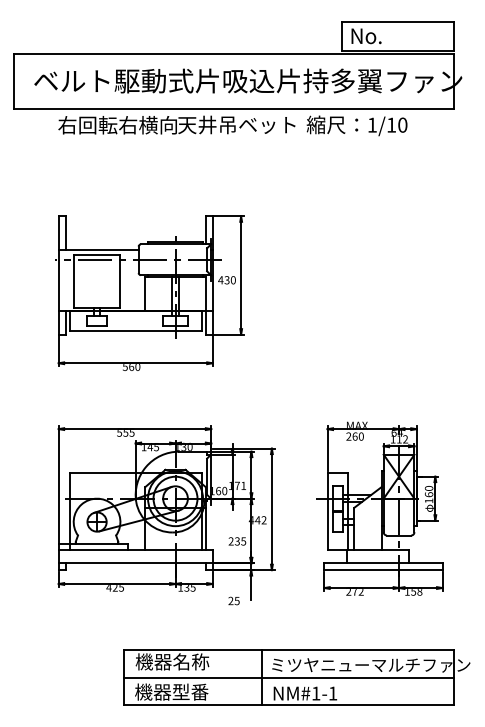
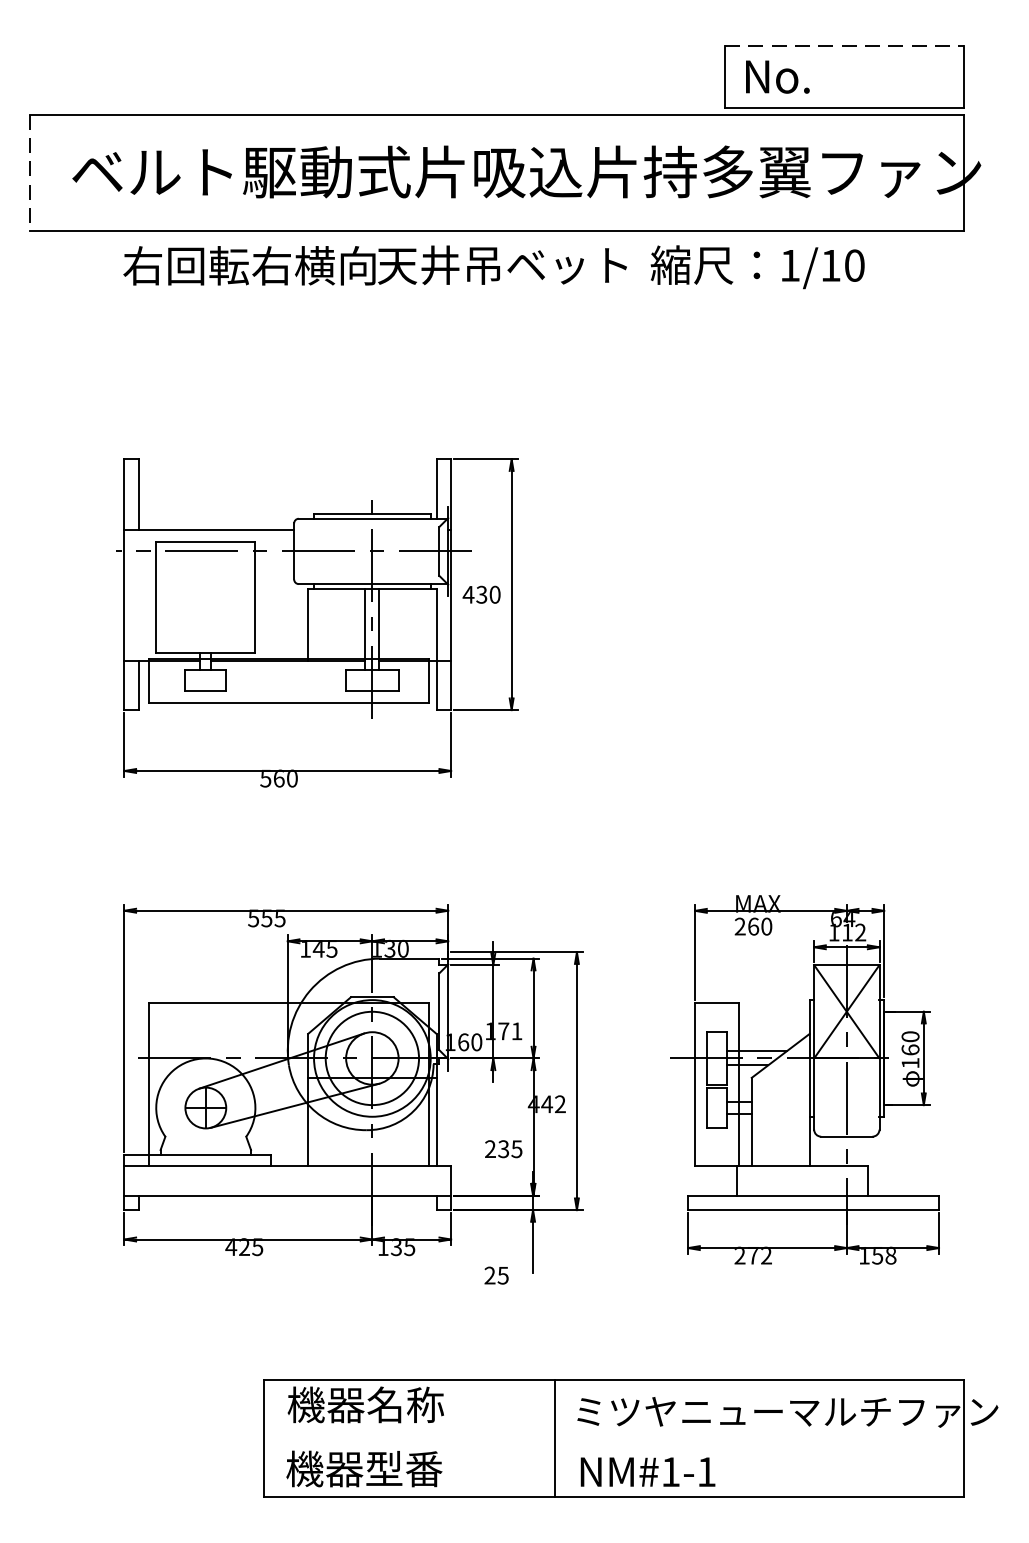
line: (398, 21) -> (845, 45), solid -> dashed
line: (14, 82) -> (30, 175), solid -> dashed
line: (289, 677) -> (614, 1437), removed

